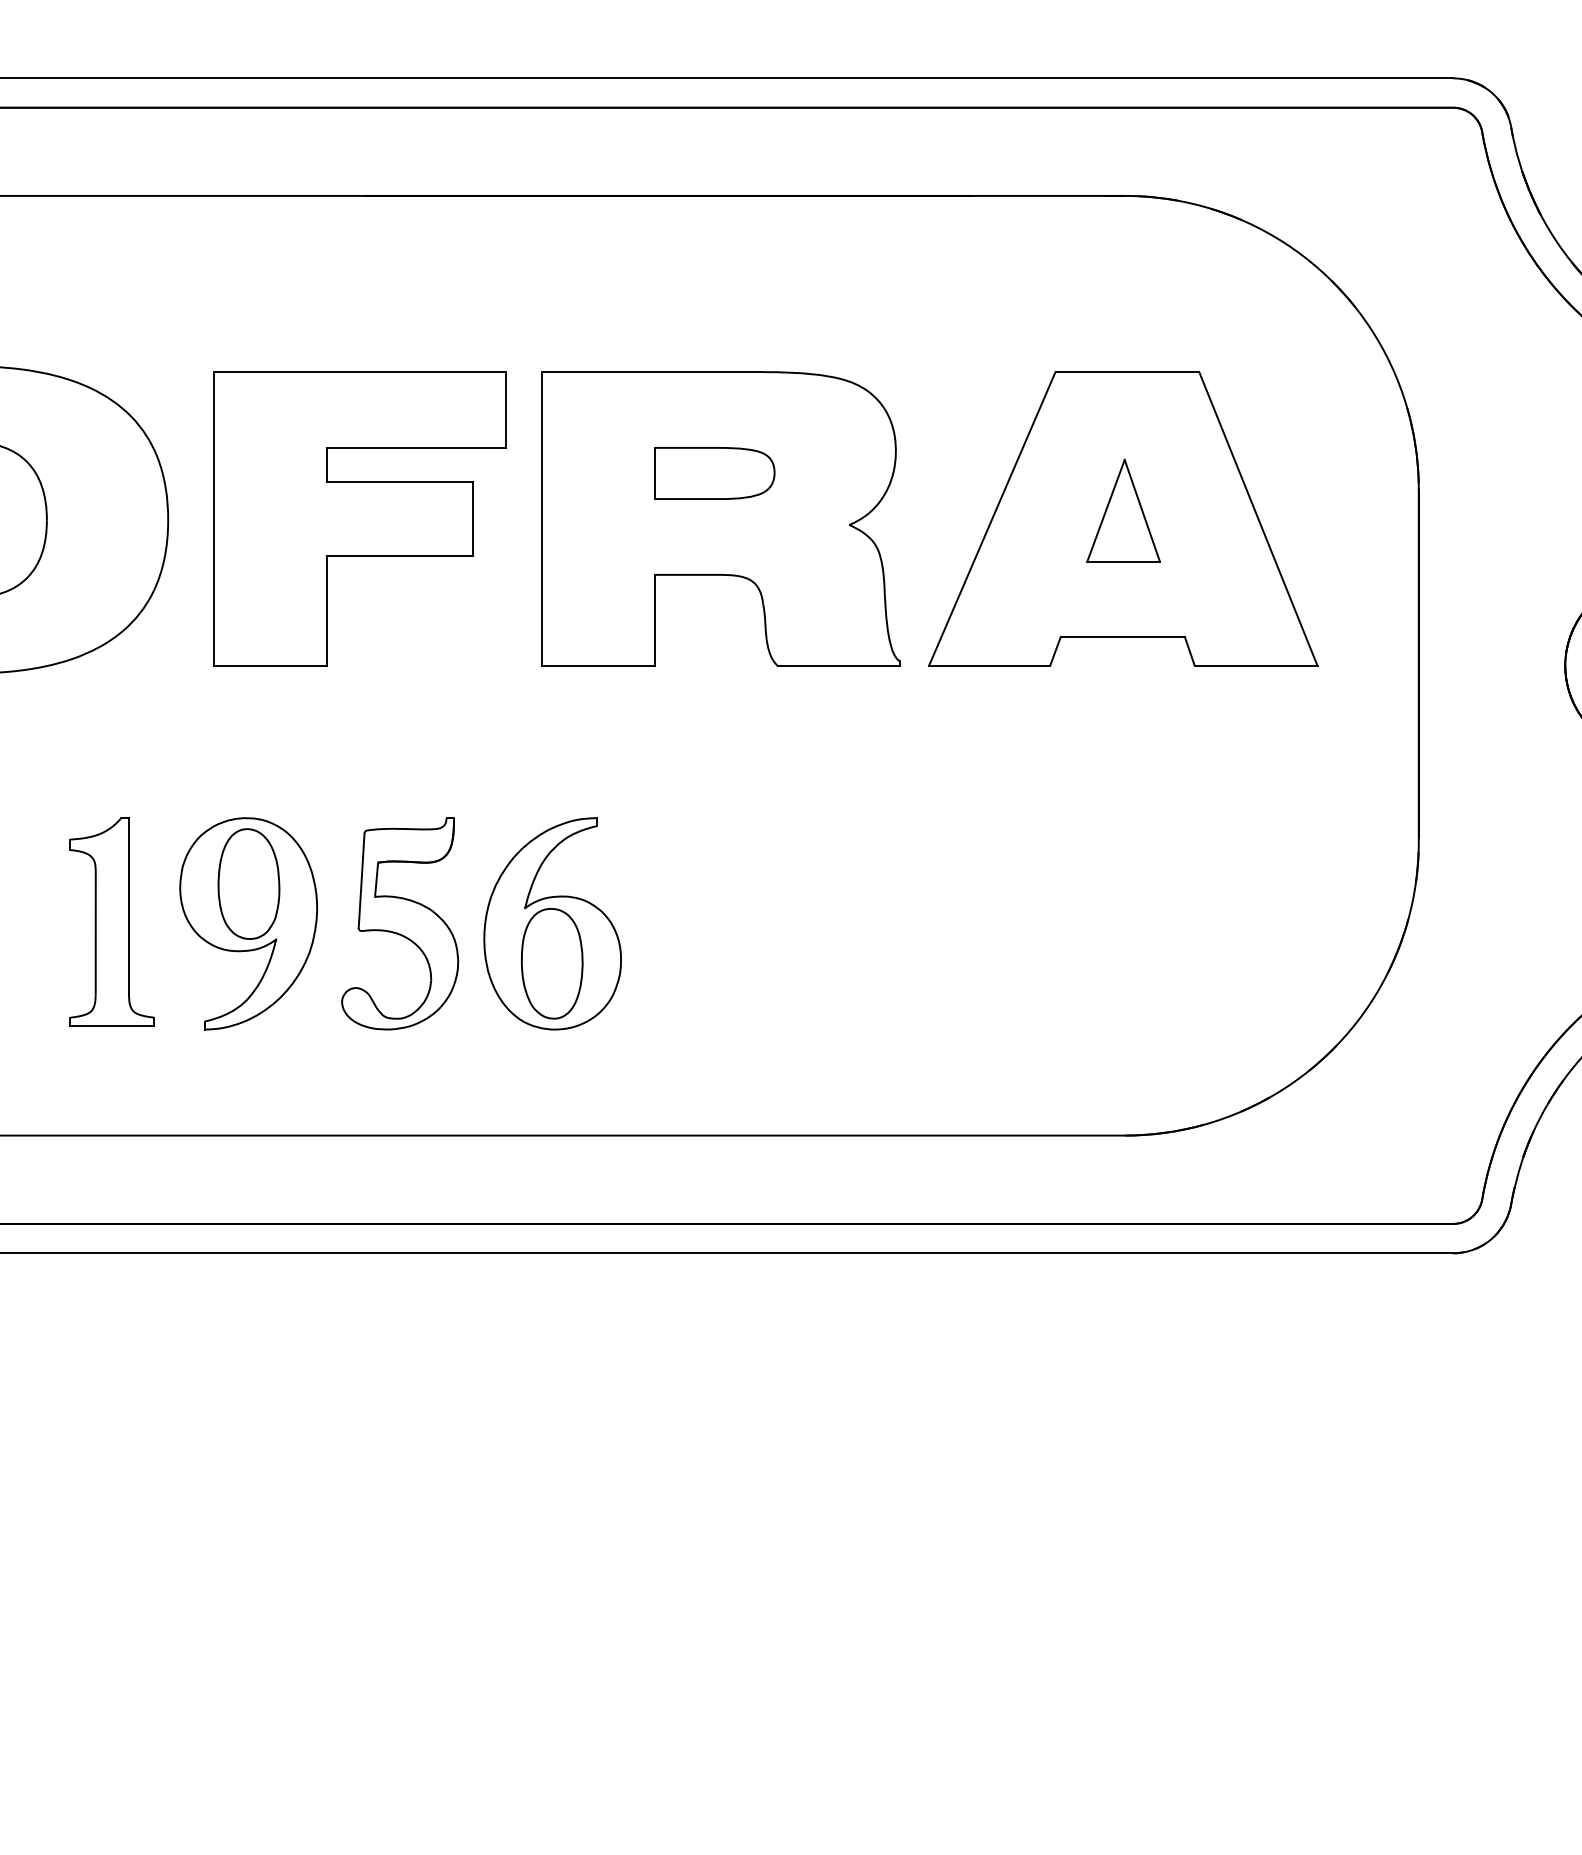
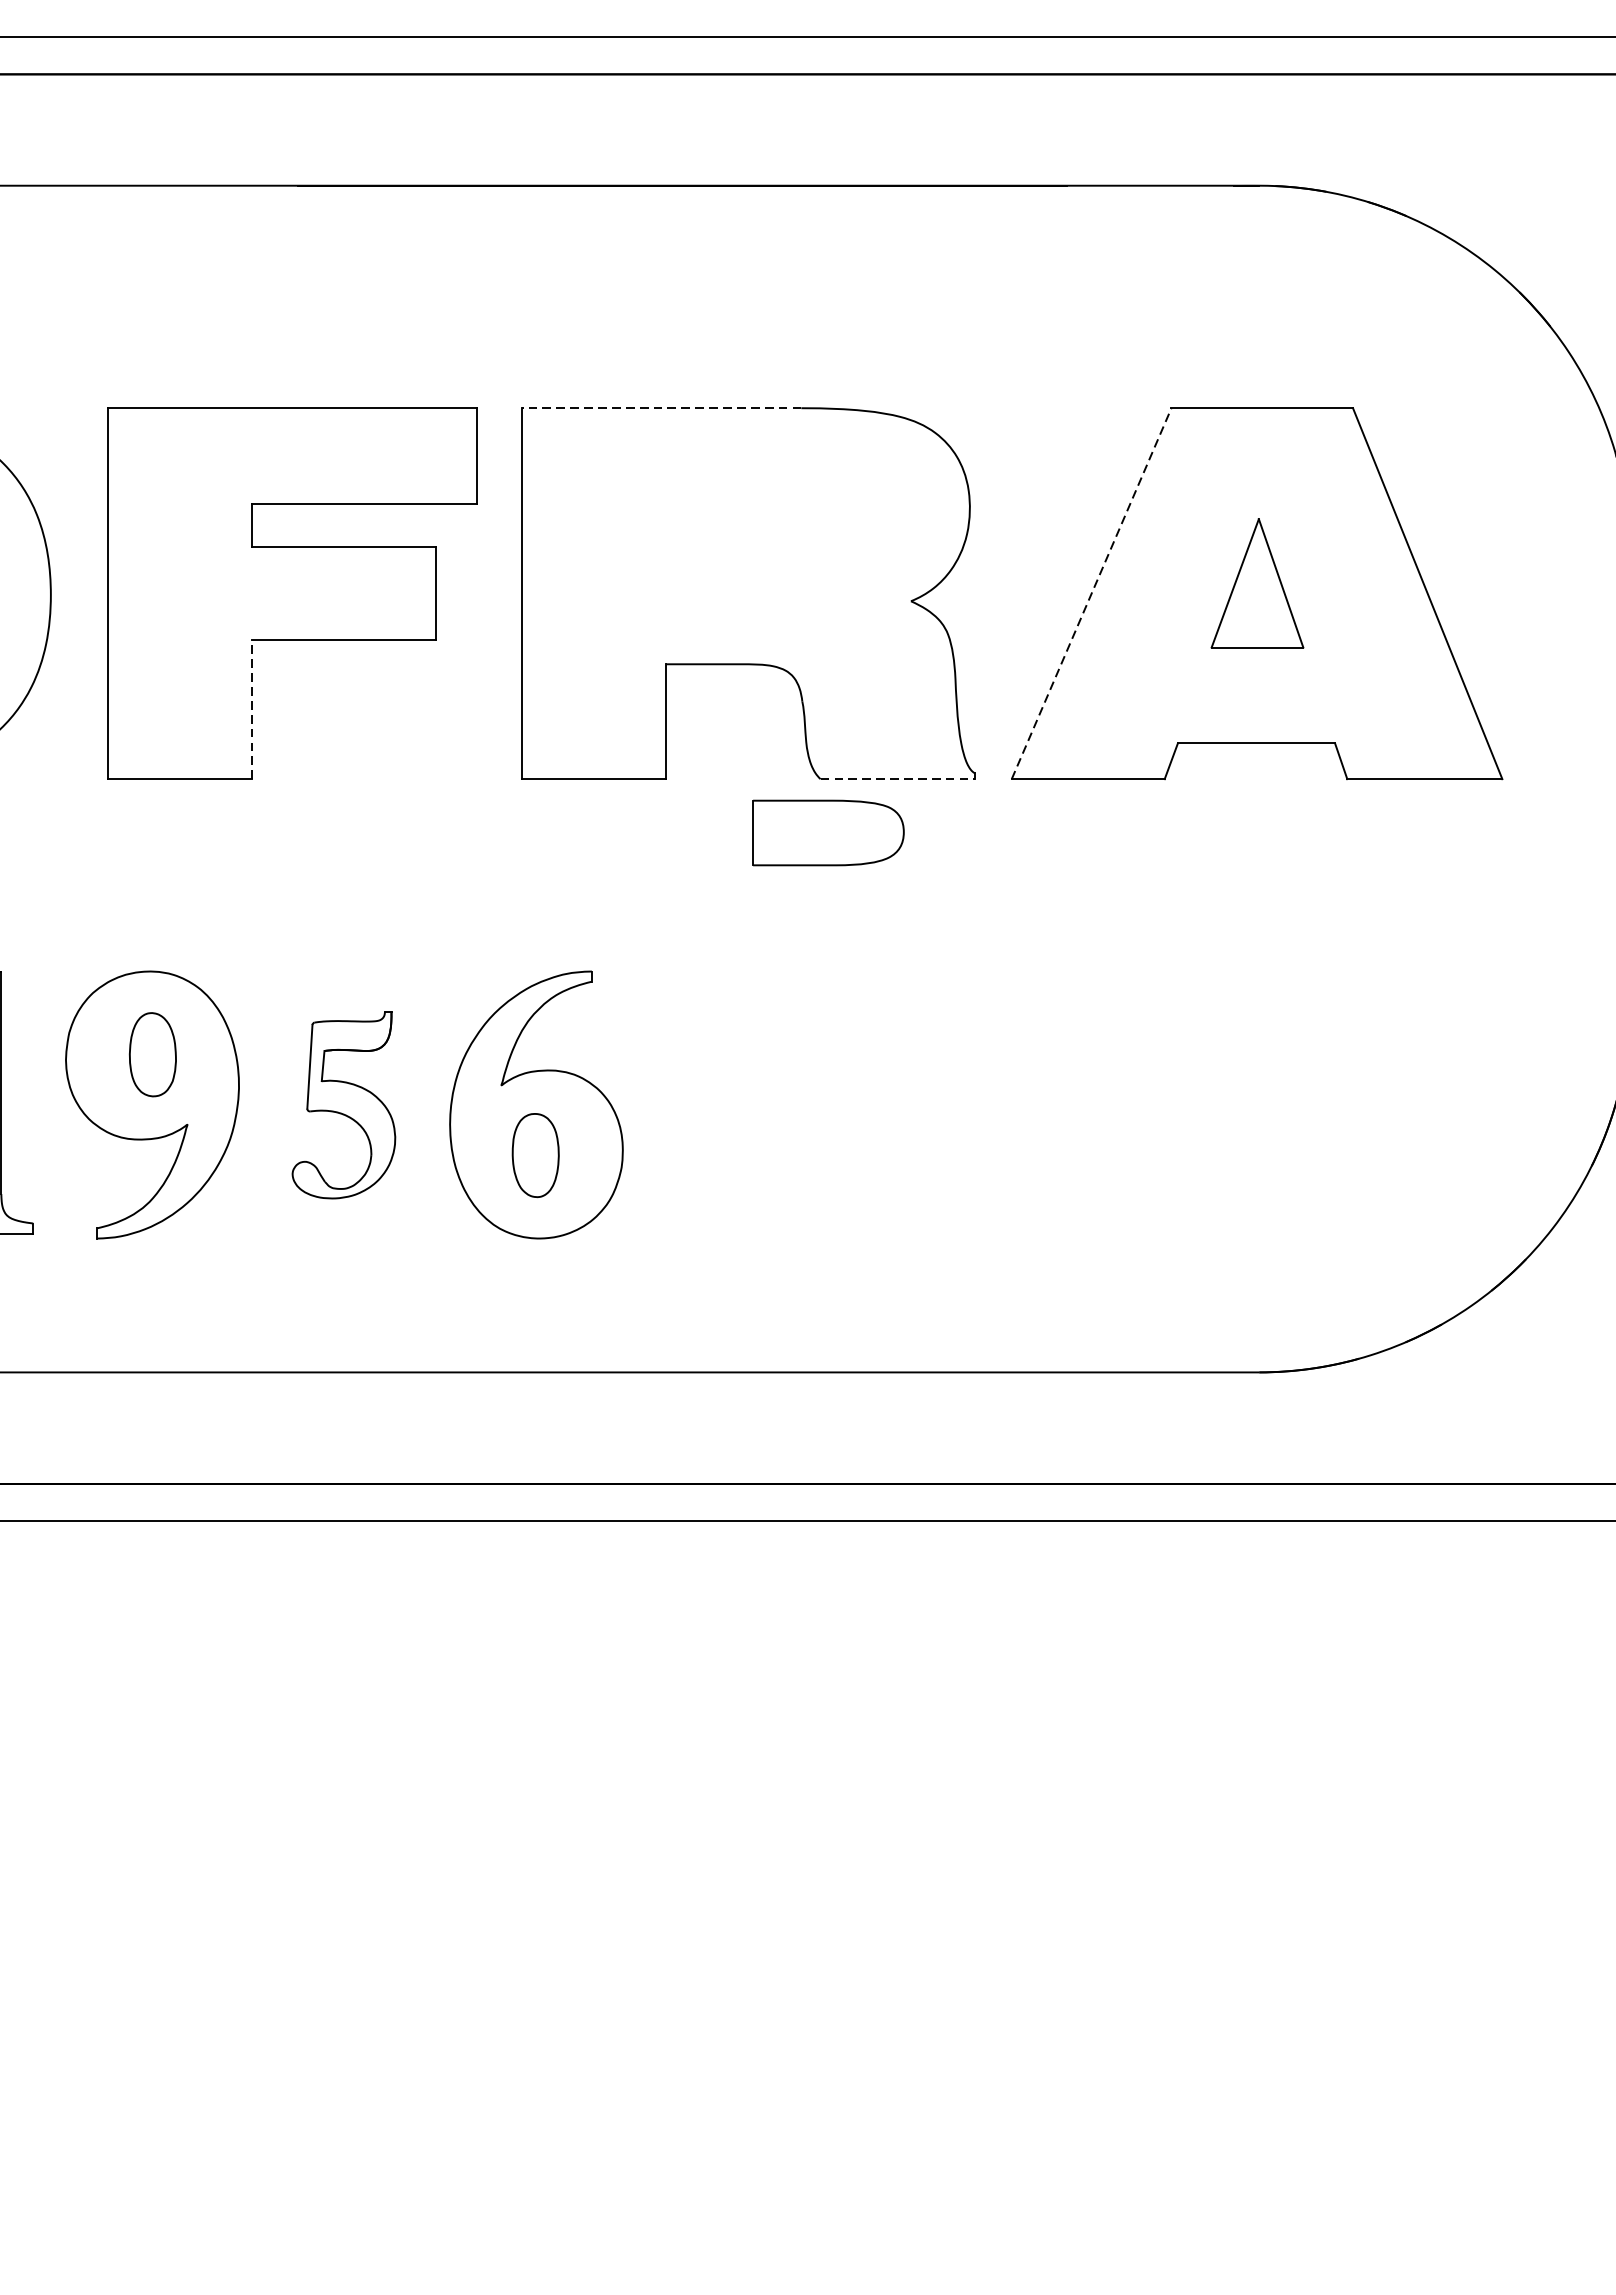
line: (651, 372) -> (661, 408), solid -> dashed
part: (714, 473) -> (827, 833), moved
line: (992, 518) -> (1091, 593), solid -> dashed
line: (327, 610) -> (252, 709), solid -> dashed
line: (839, 665) -> (898, 778), solid -> dashed
part: (248, 883) -> (152, 1054), size x0.6
part: (400, 923) -> (344, 1104), size x0.7
part: (551, 963) -> (534, 1155), size x0.6

